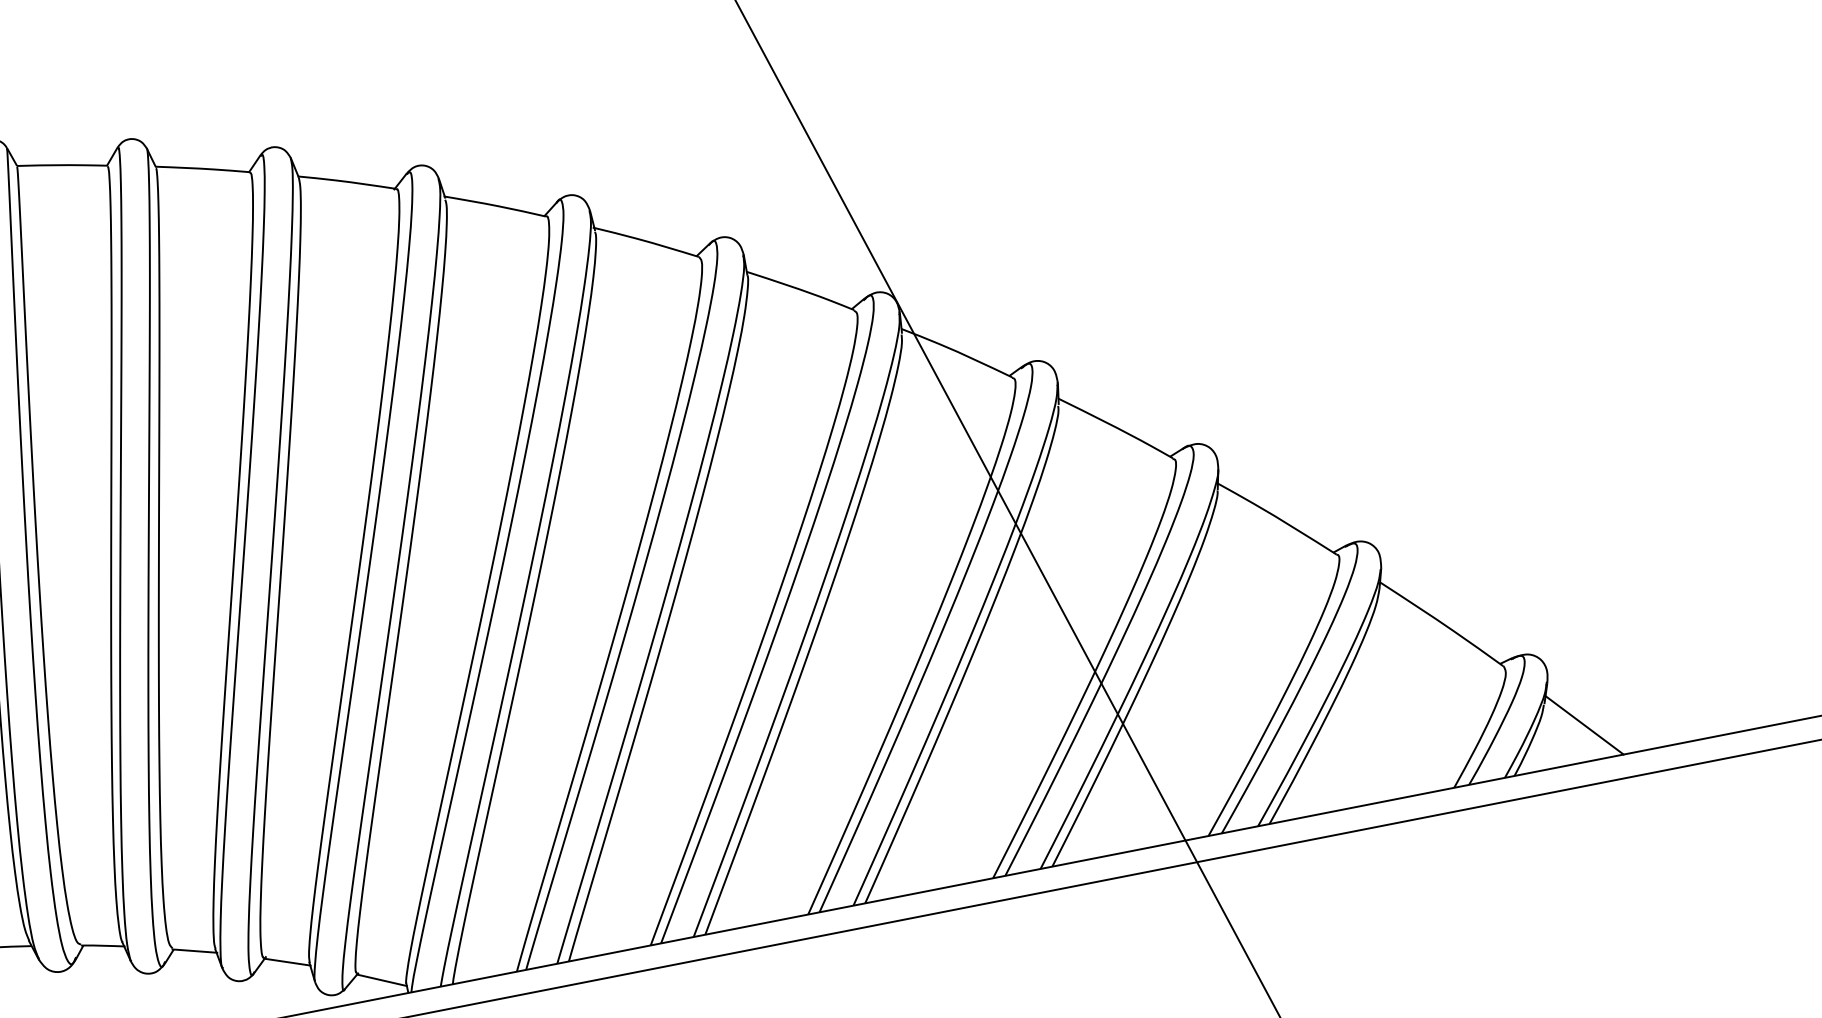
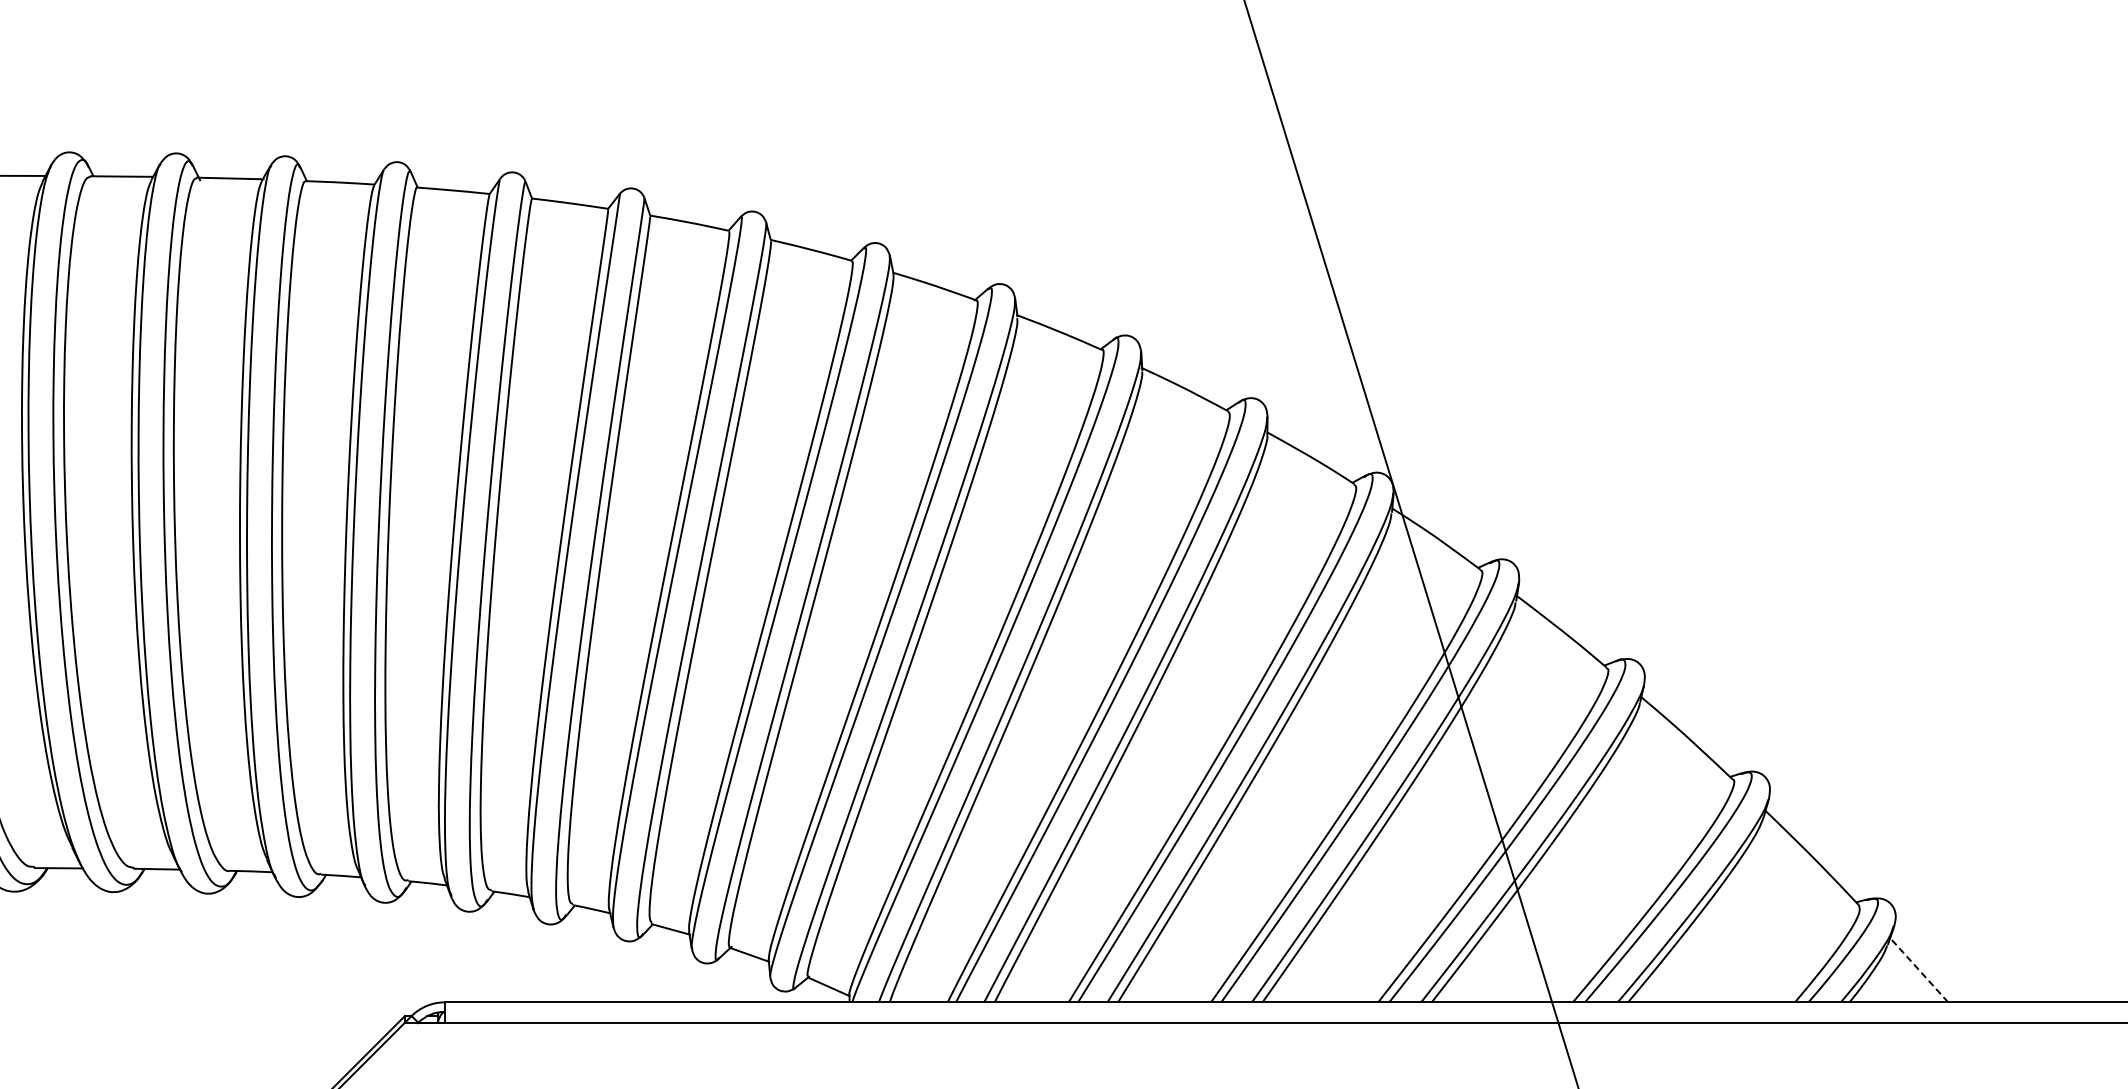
line: (1583, 724) -> (1918, 969), solid -> dashed

